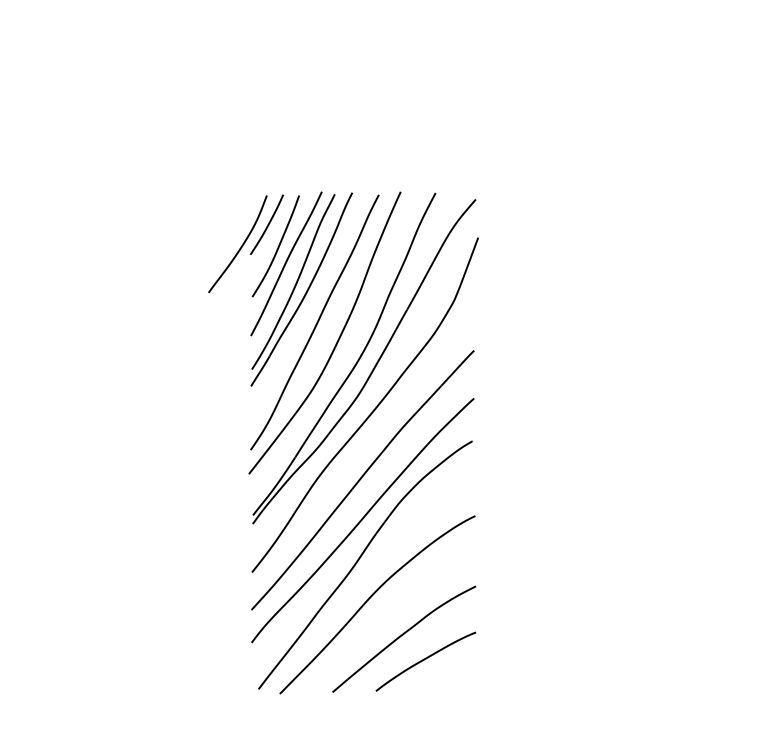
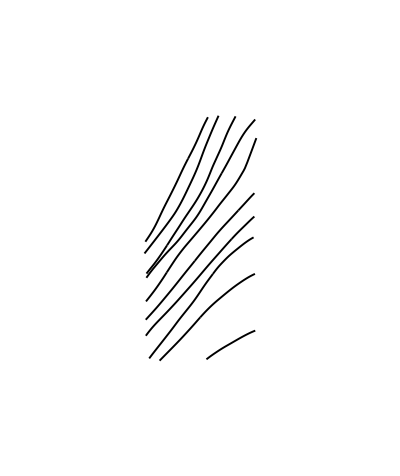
part: (279, 287) -> (159, 162), removed
part: (404, 638) -> (220, 333), removed

